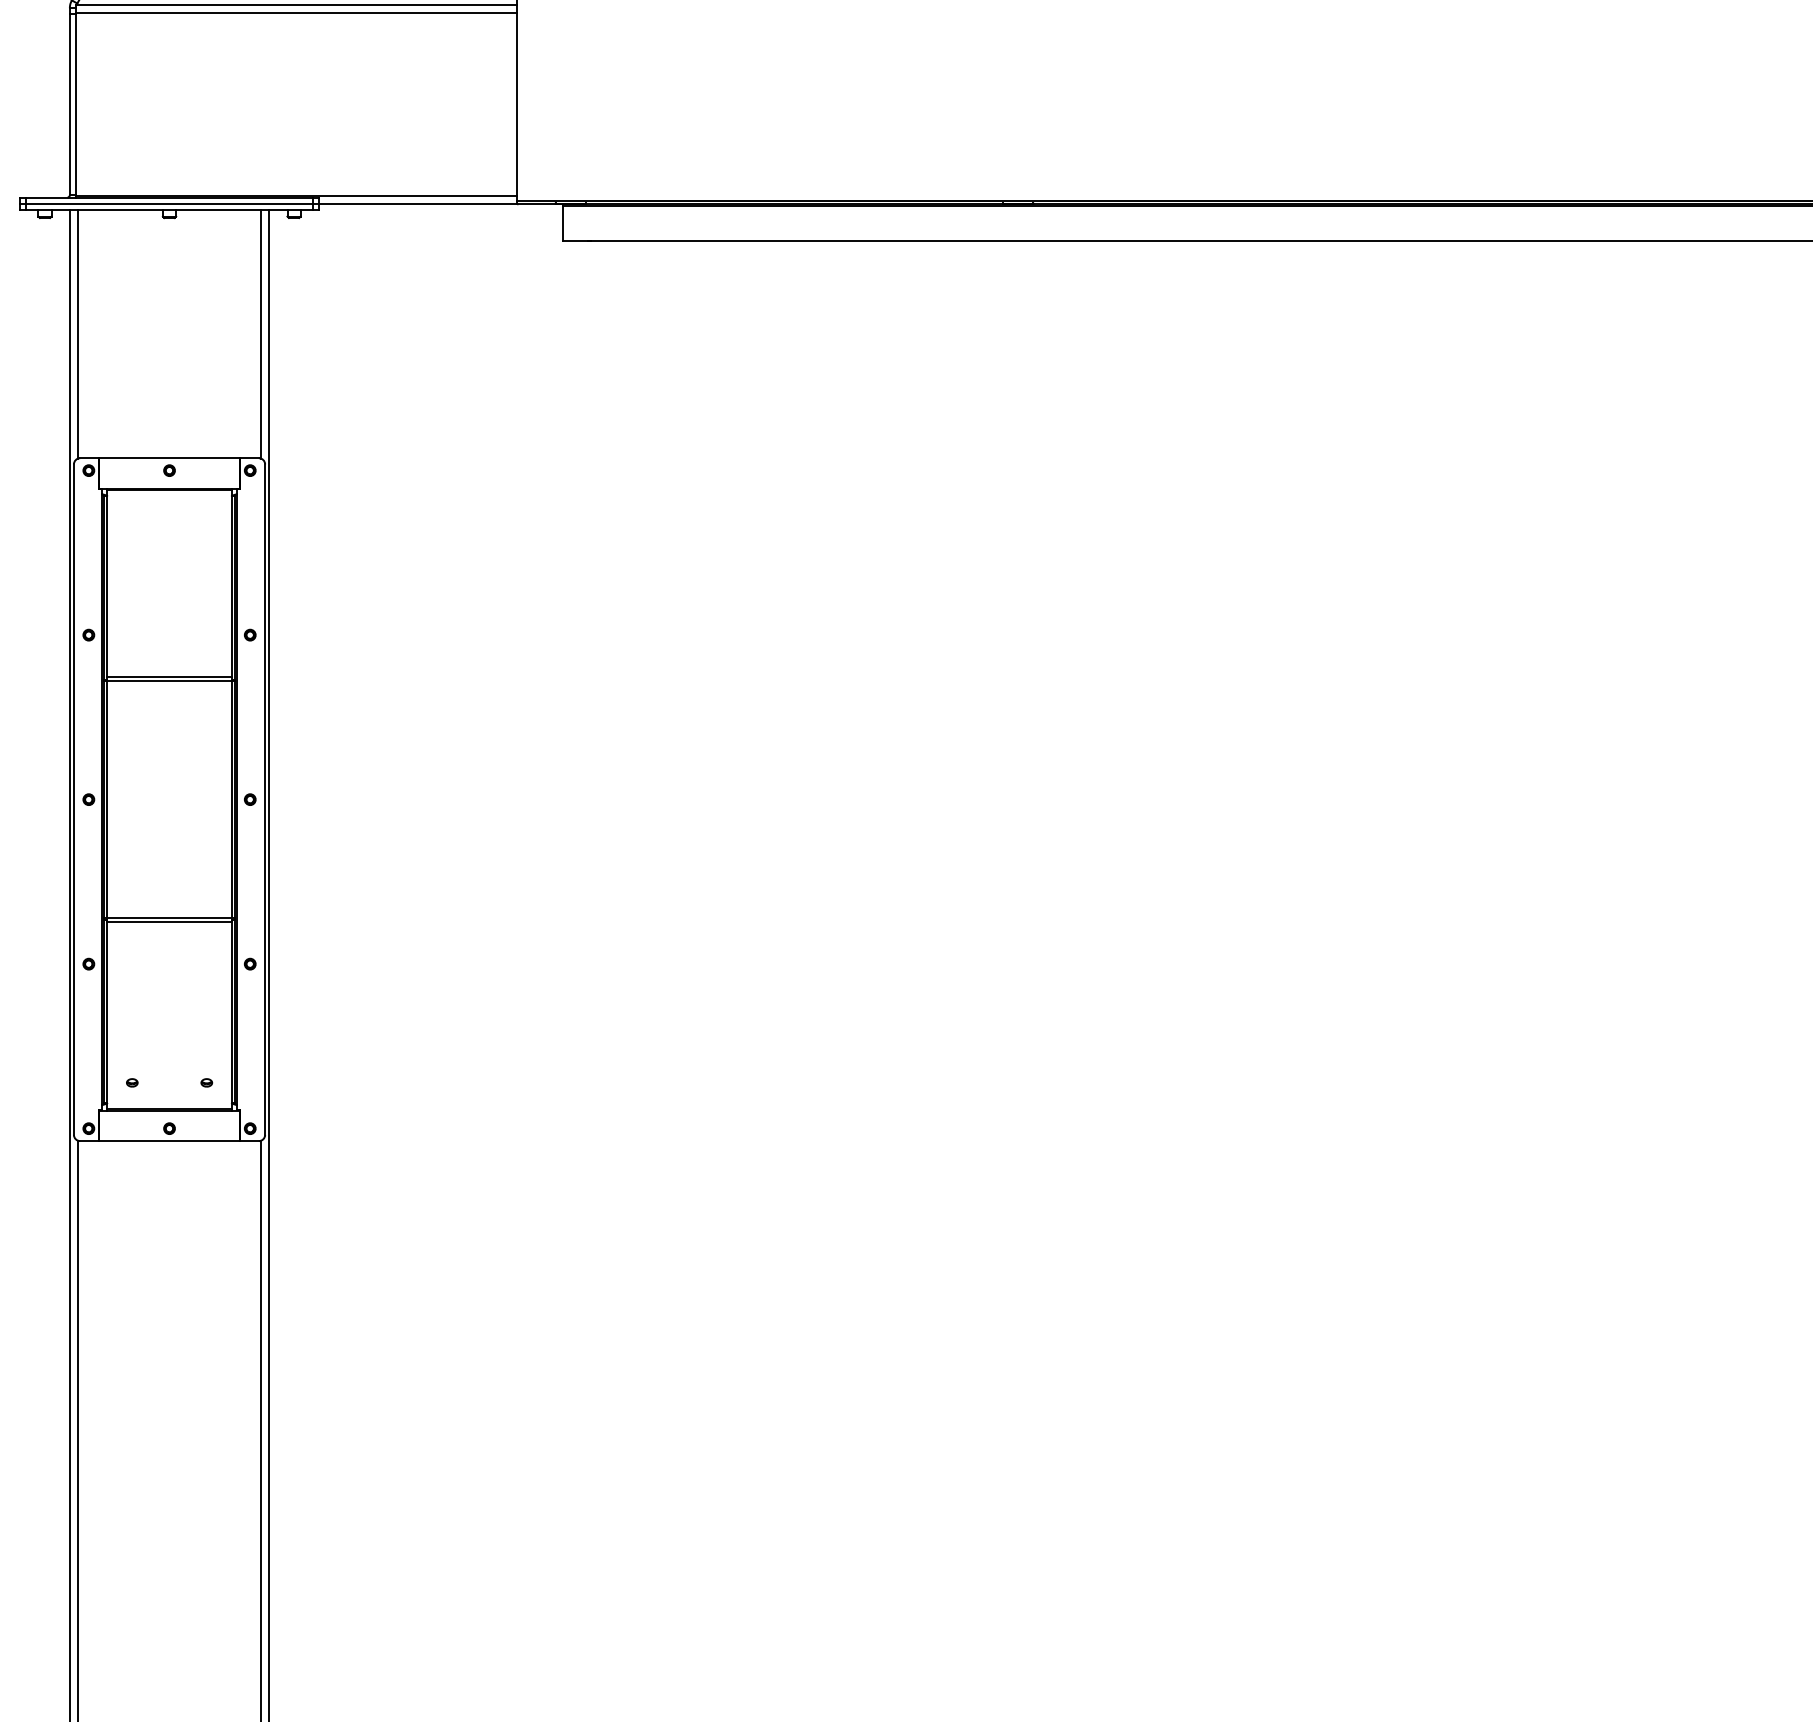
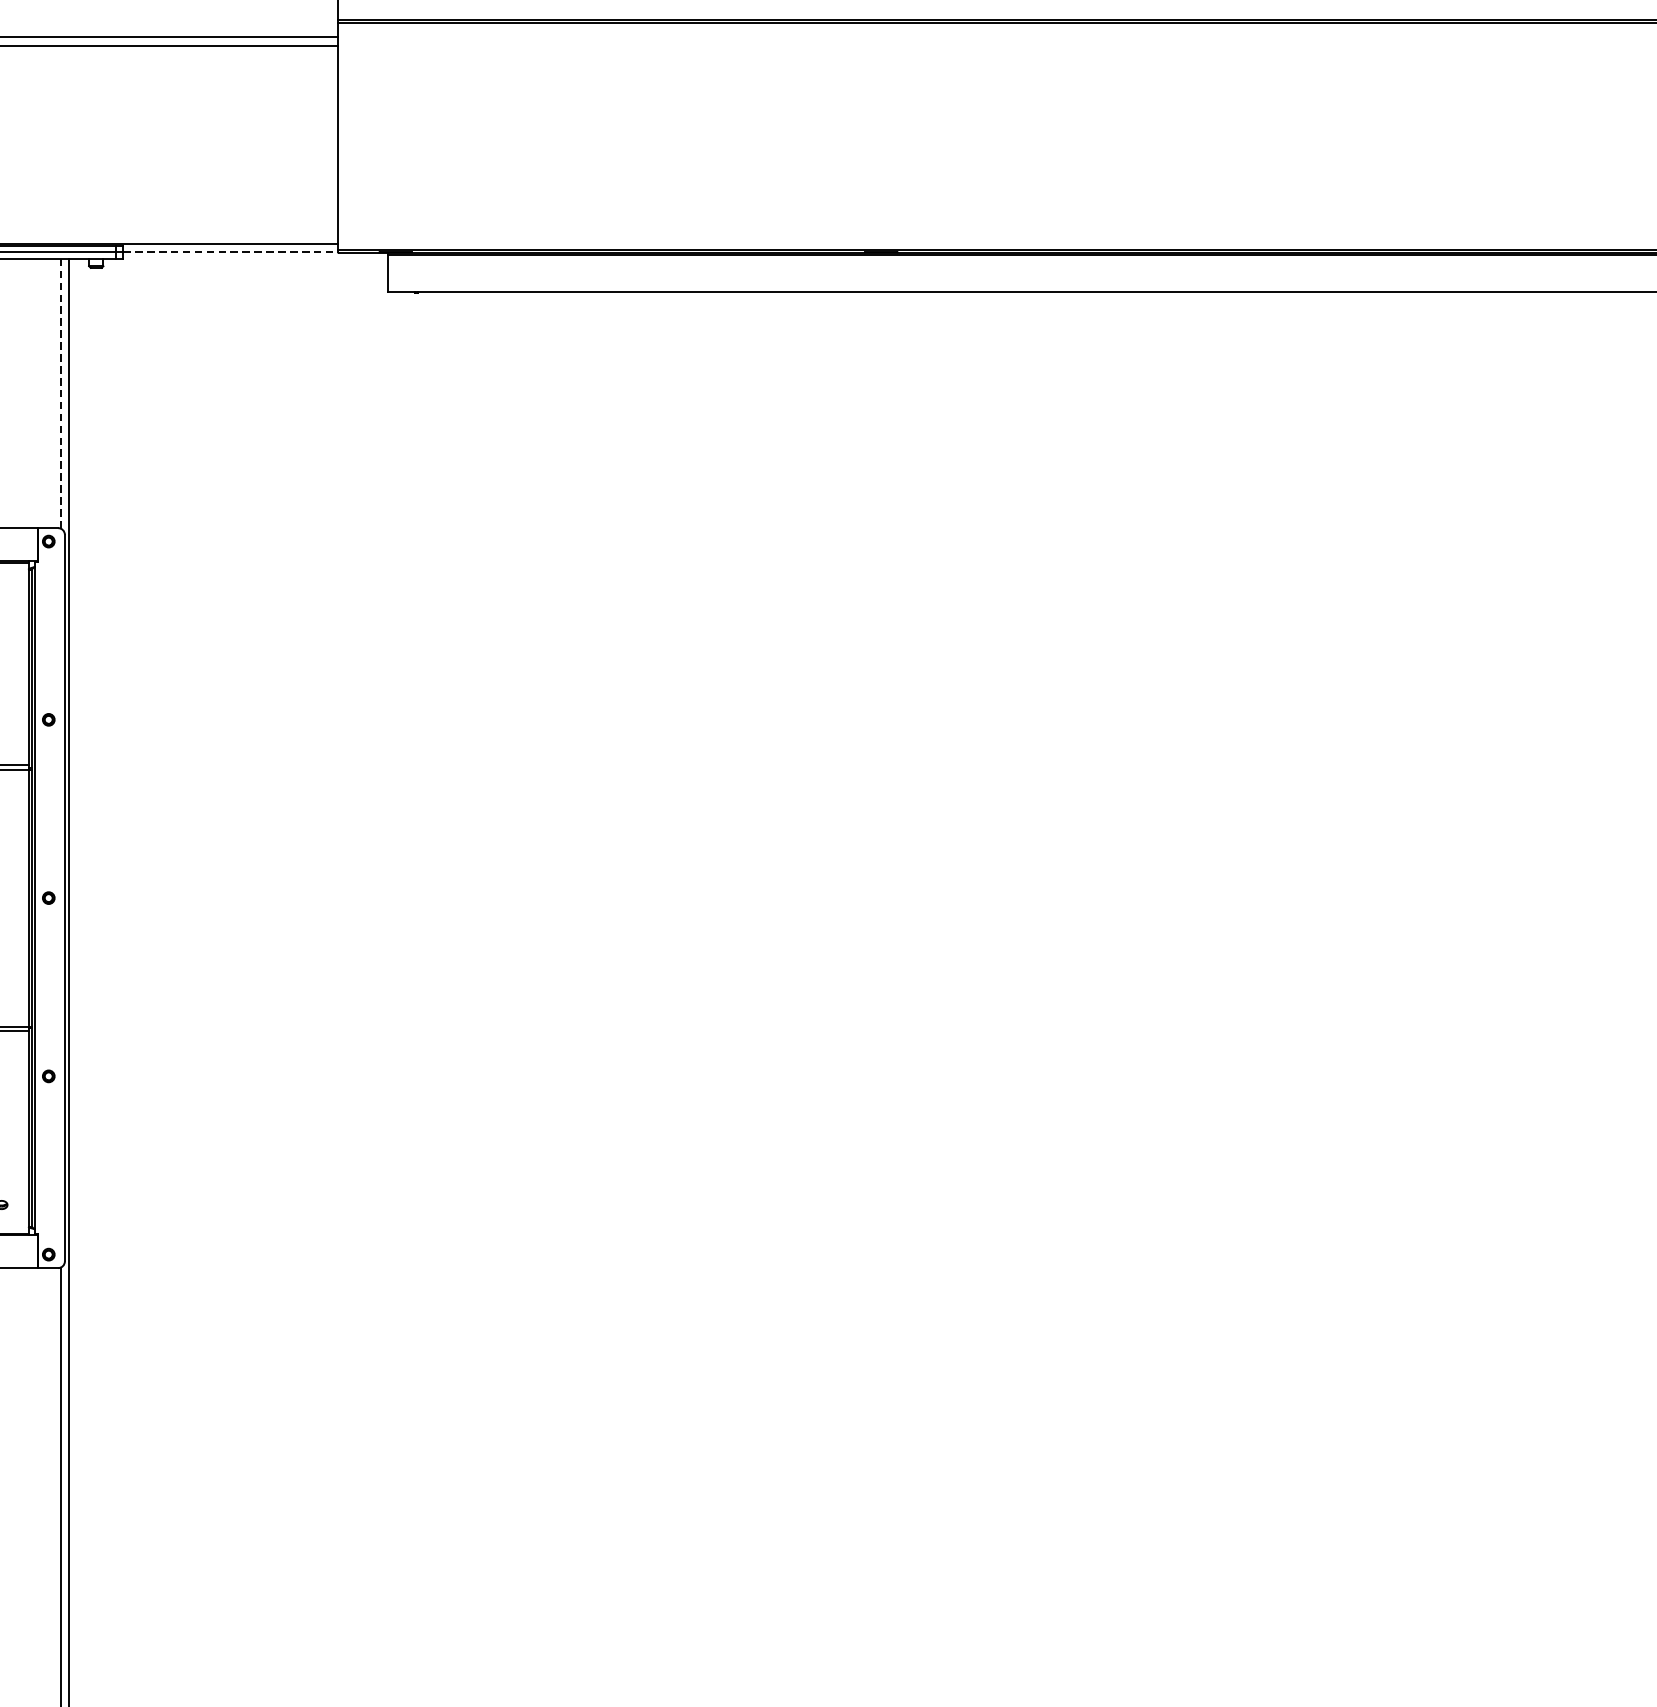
line: (418, 203) -> (231, 252), solid -> dashed
line: (261, 333) -> (60, 392), solid -> dashed

